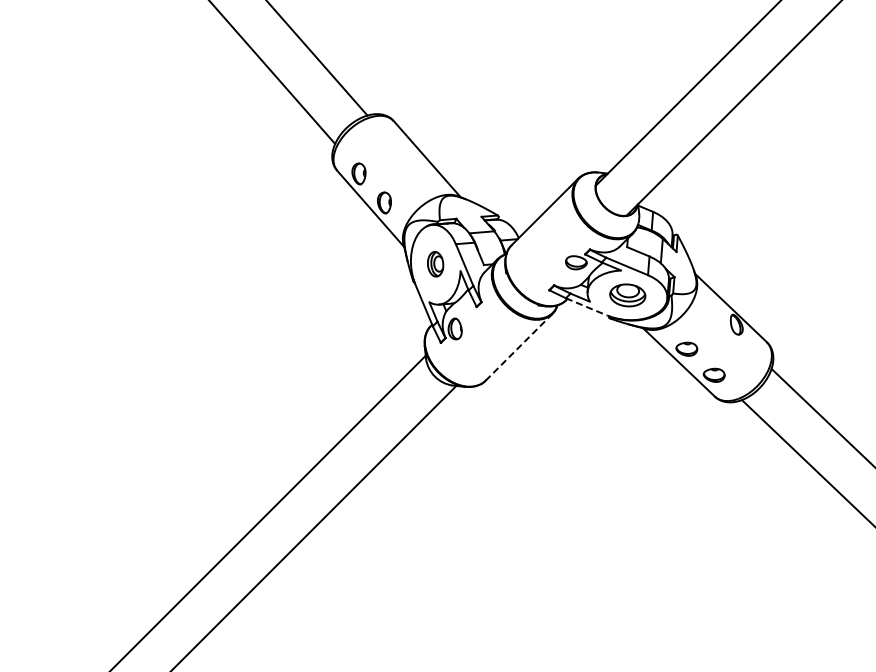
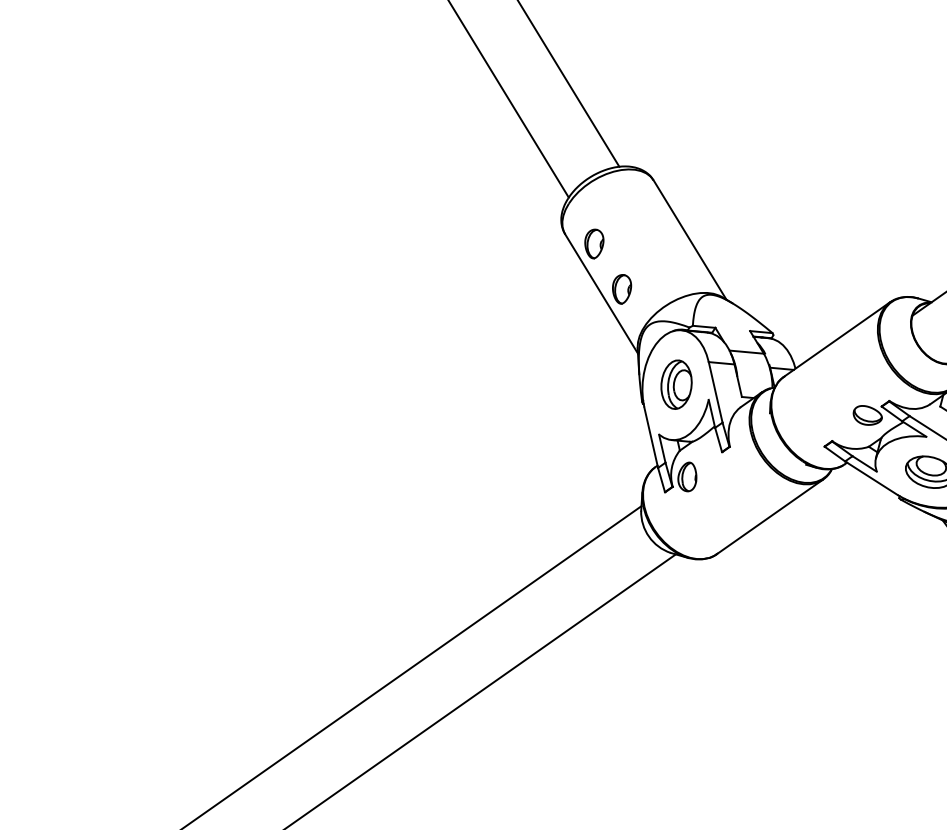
part: (435, 263) -> (676, 383), size x1.43
line: (586, 306) -> (871, 477), dashed -> solid
line: (519, 347) -> (770, 517), dashed -> solid

